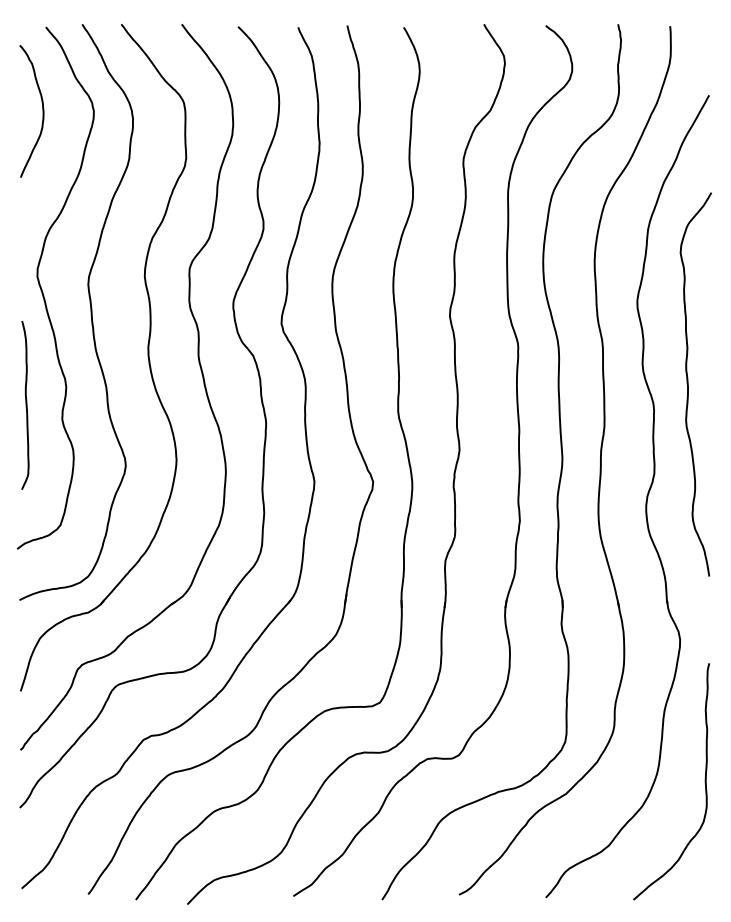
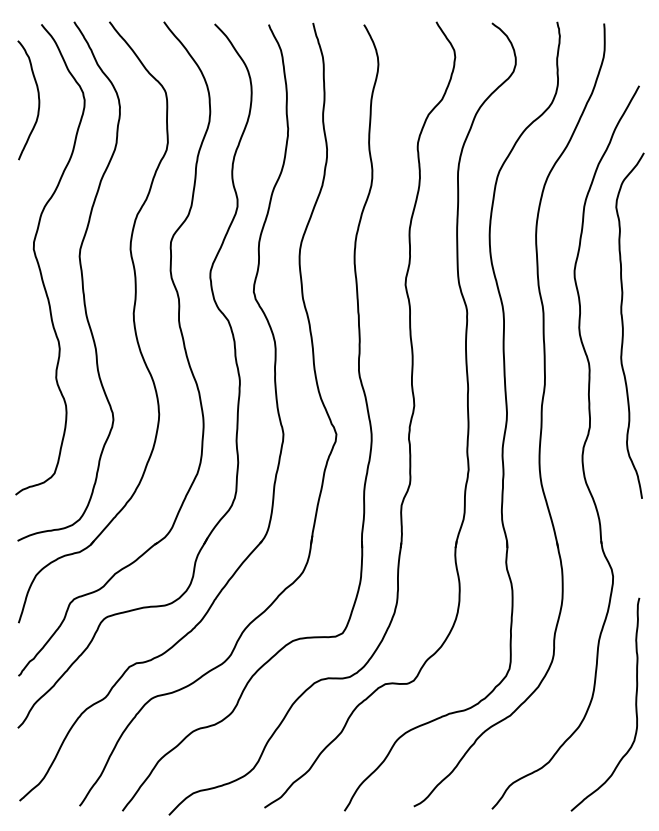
curve: (688, 384) -> (623, 325), moved
curve: (25, 405) -> (23, 365), removed

